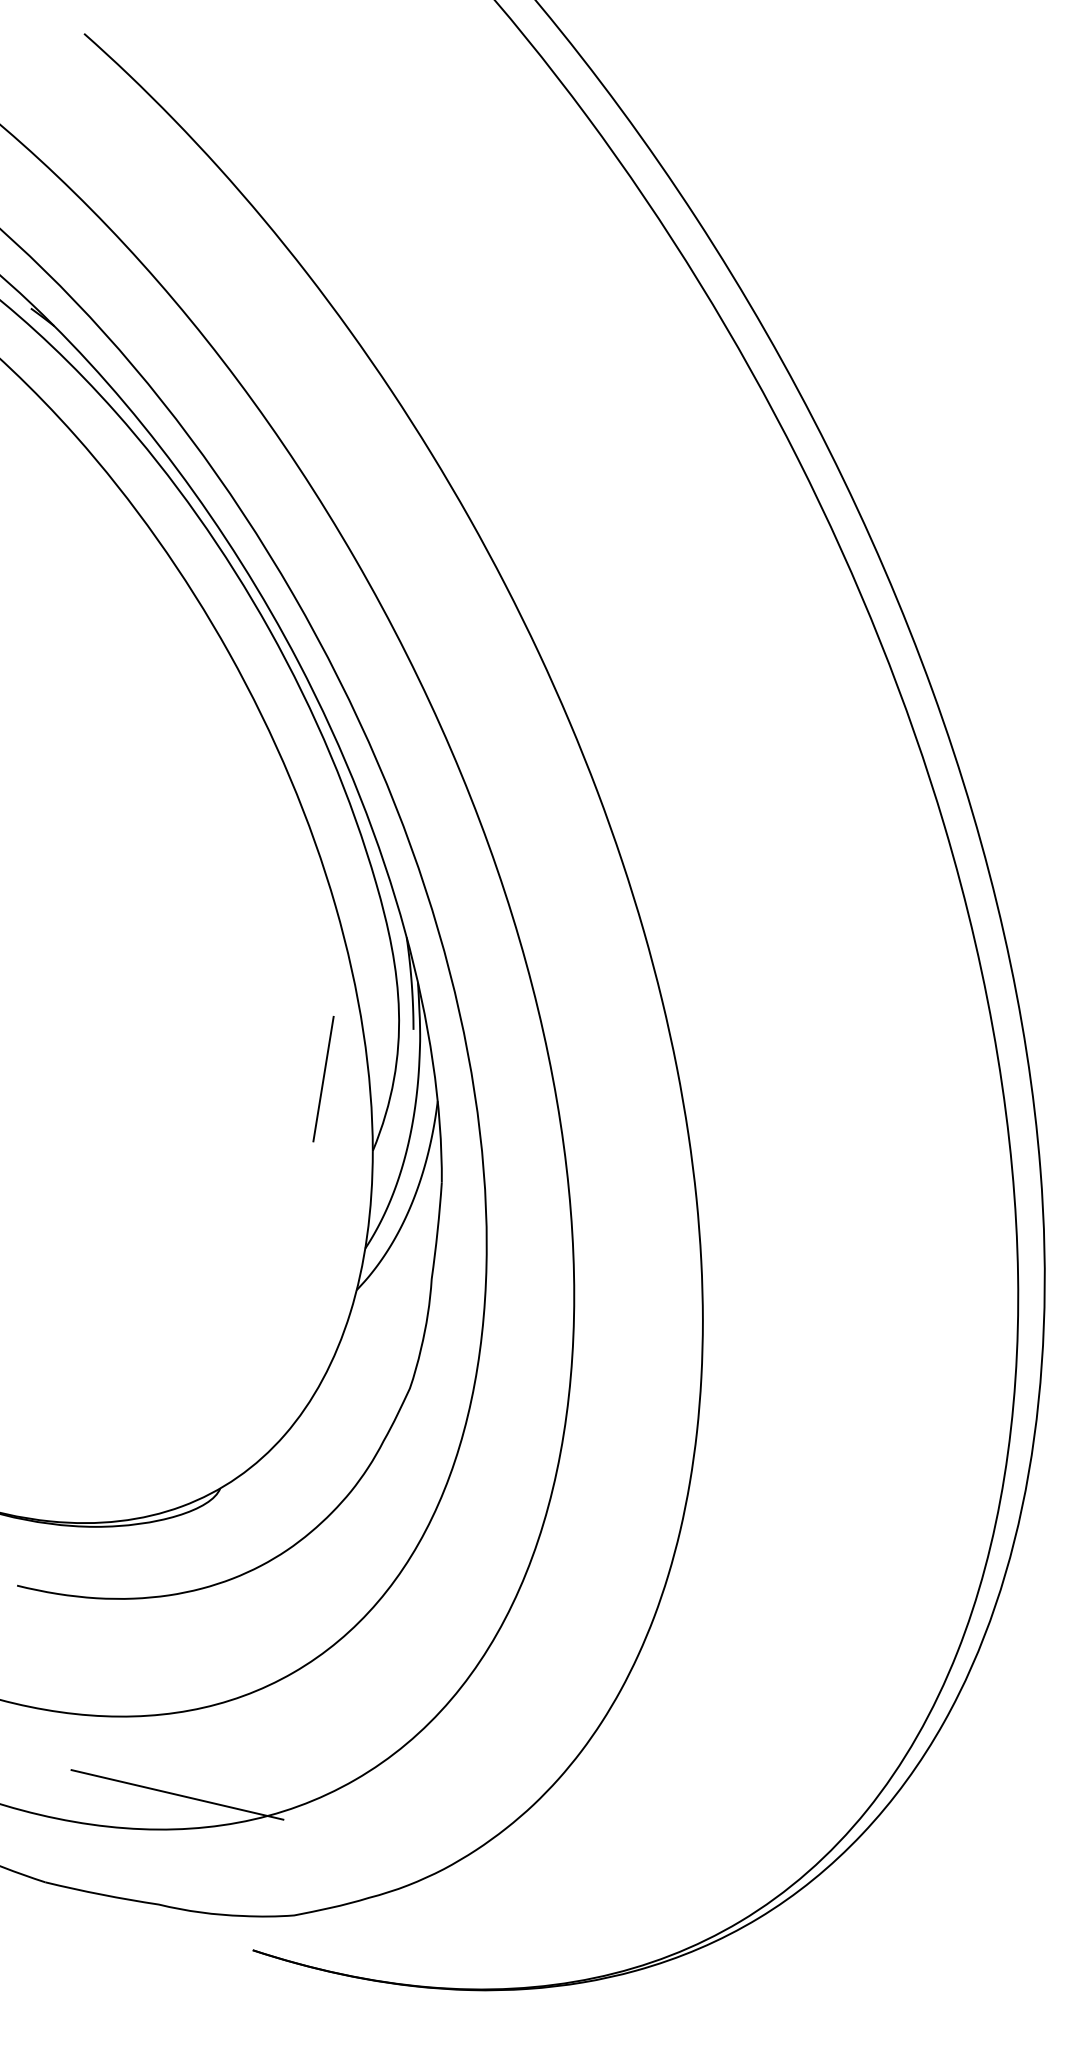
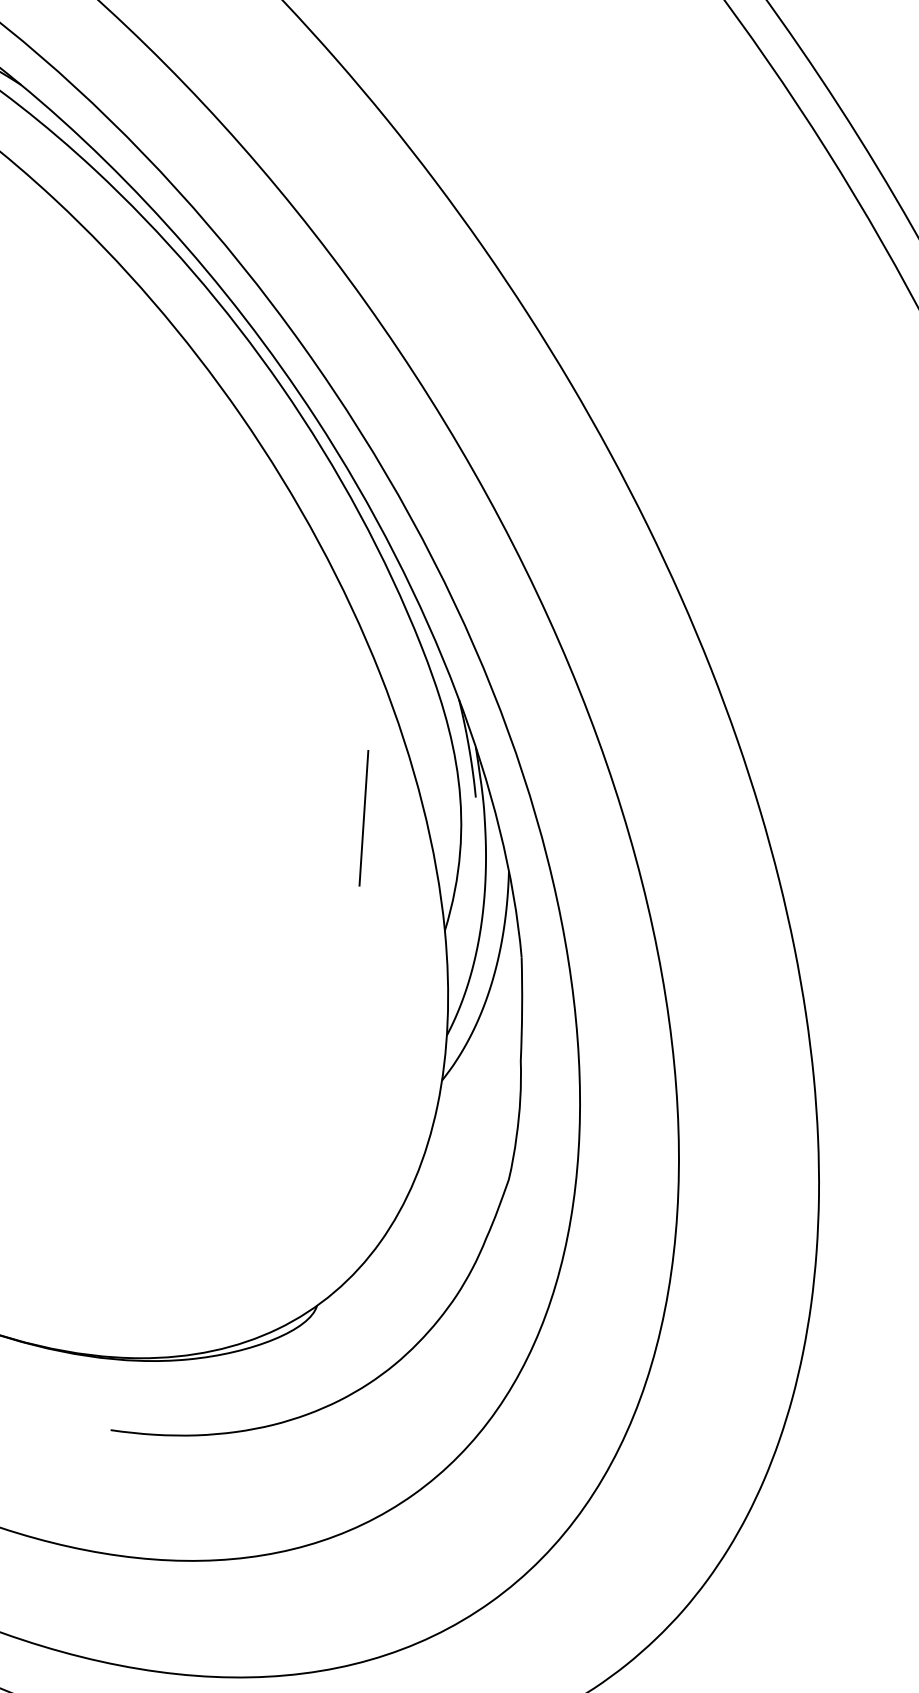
line: (323, 1079) -> (363, 818), moved
line: (177, 1794) -> (302, 1636), removed

